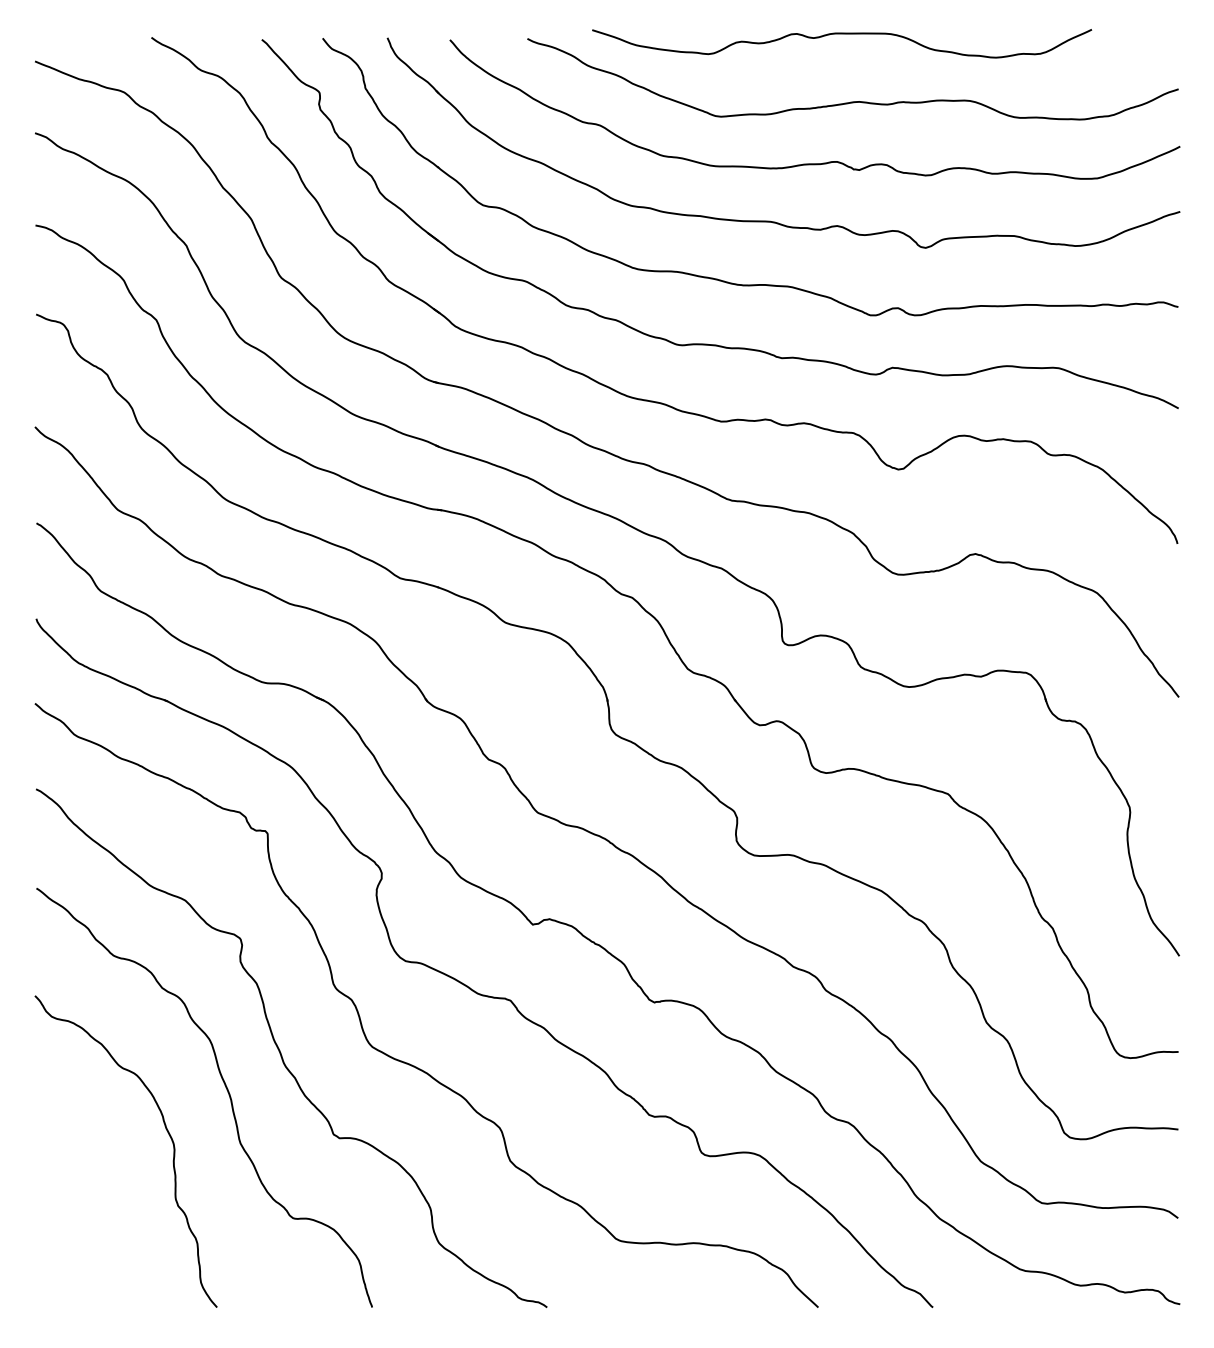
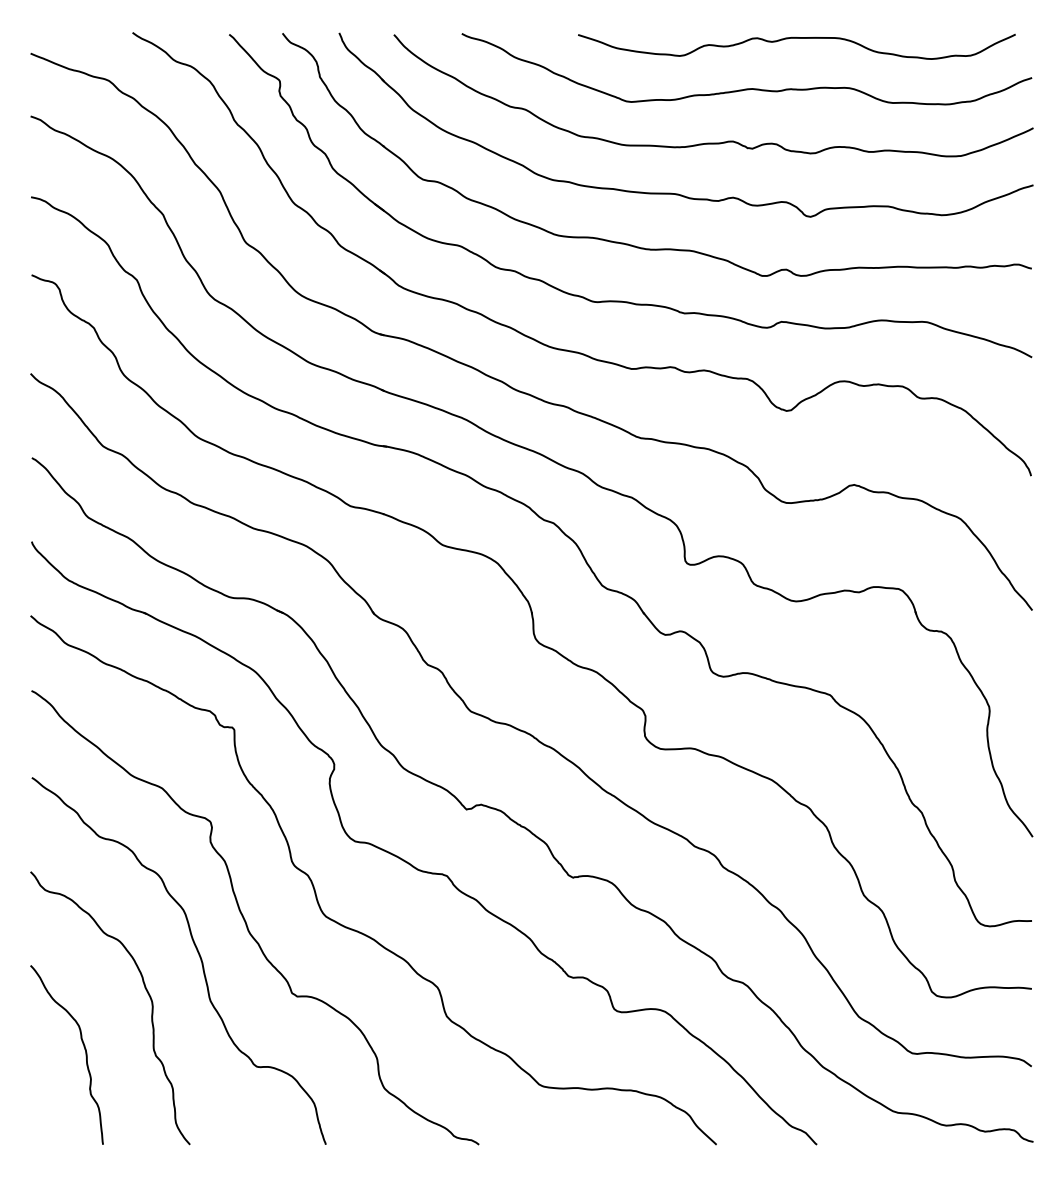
curve: (842, 34) -> (797, 38), moved
curve: (96, 1198) -> (84, 1049), added

